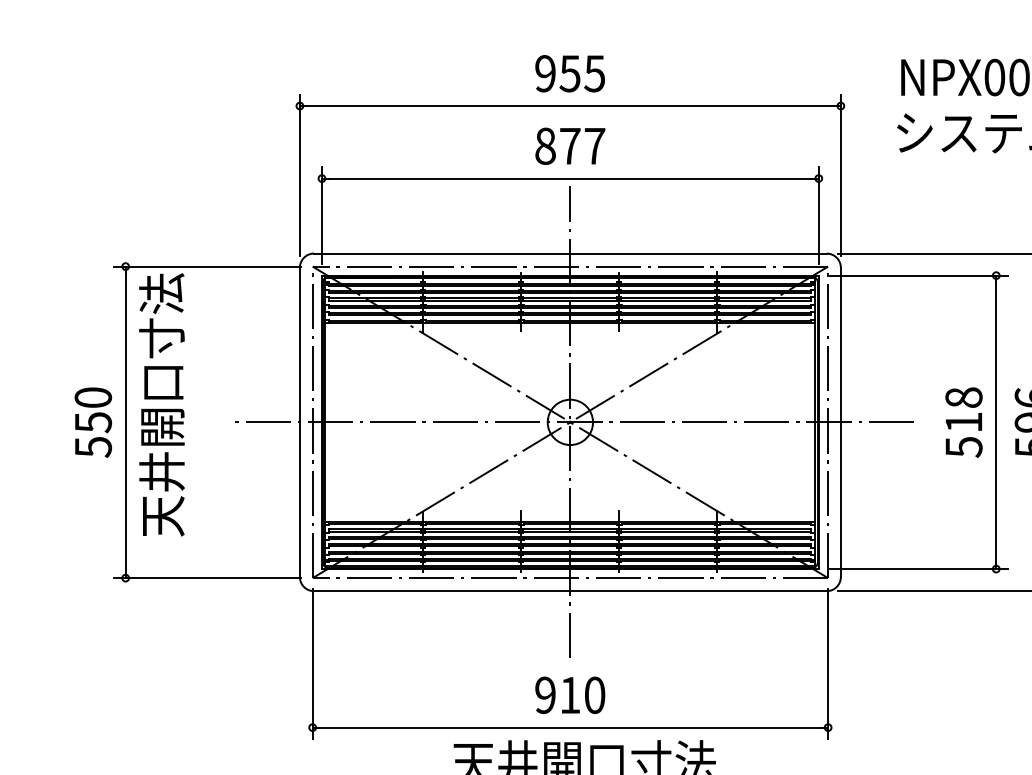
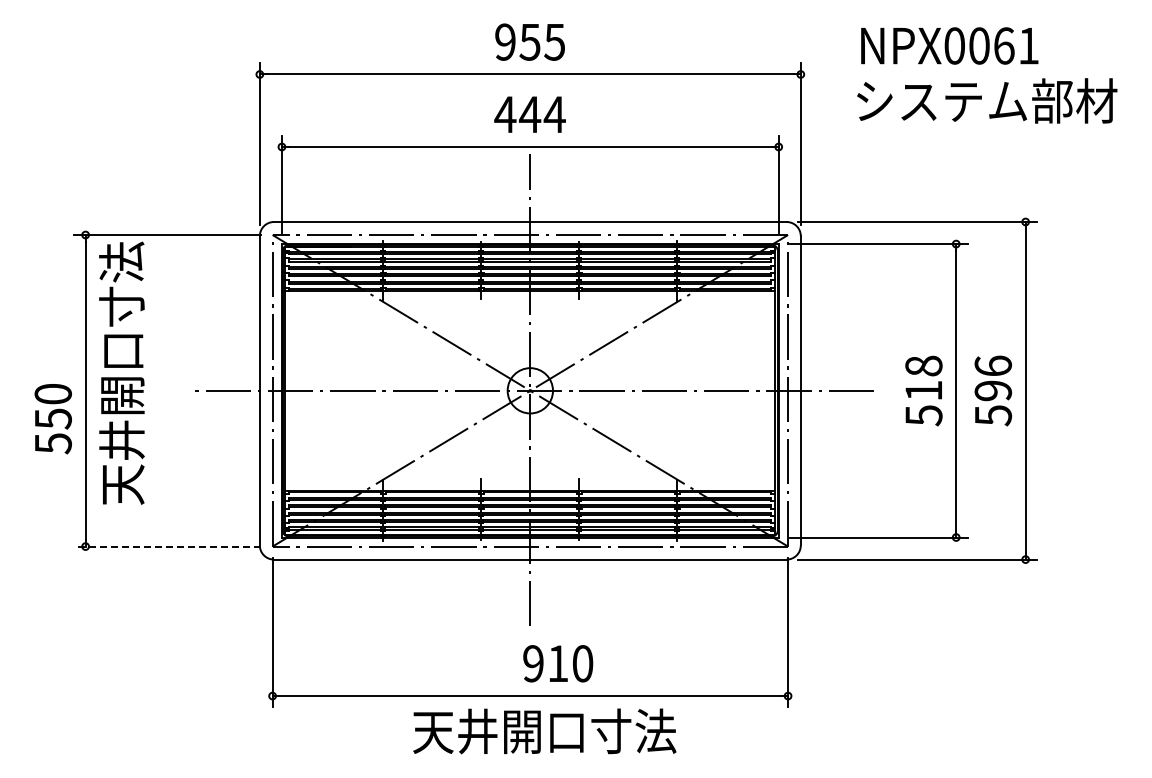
text: (569, 146) -> (529, 114), 877 -> 444
text: (92, 423) -> (52, 419), moved
line: (207, 578) -> (167, 546), solid -> dashed
text: (570, 695) -> (558, 663), moved

